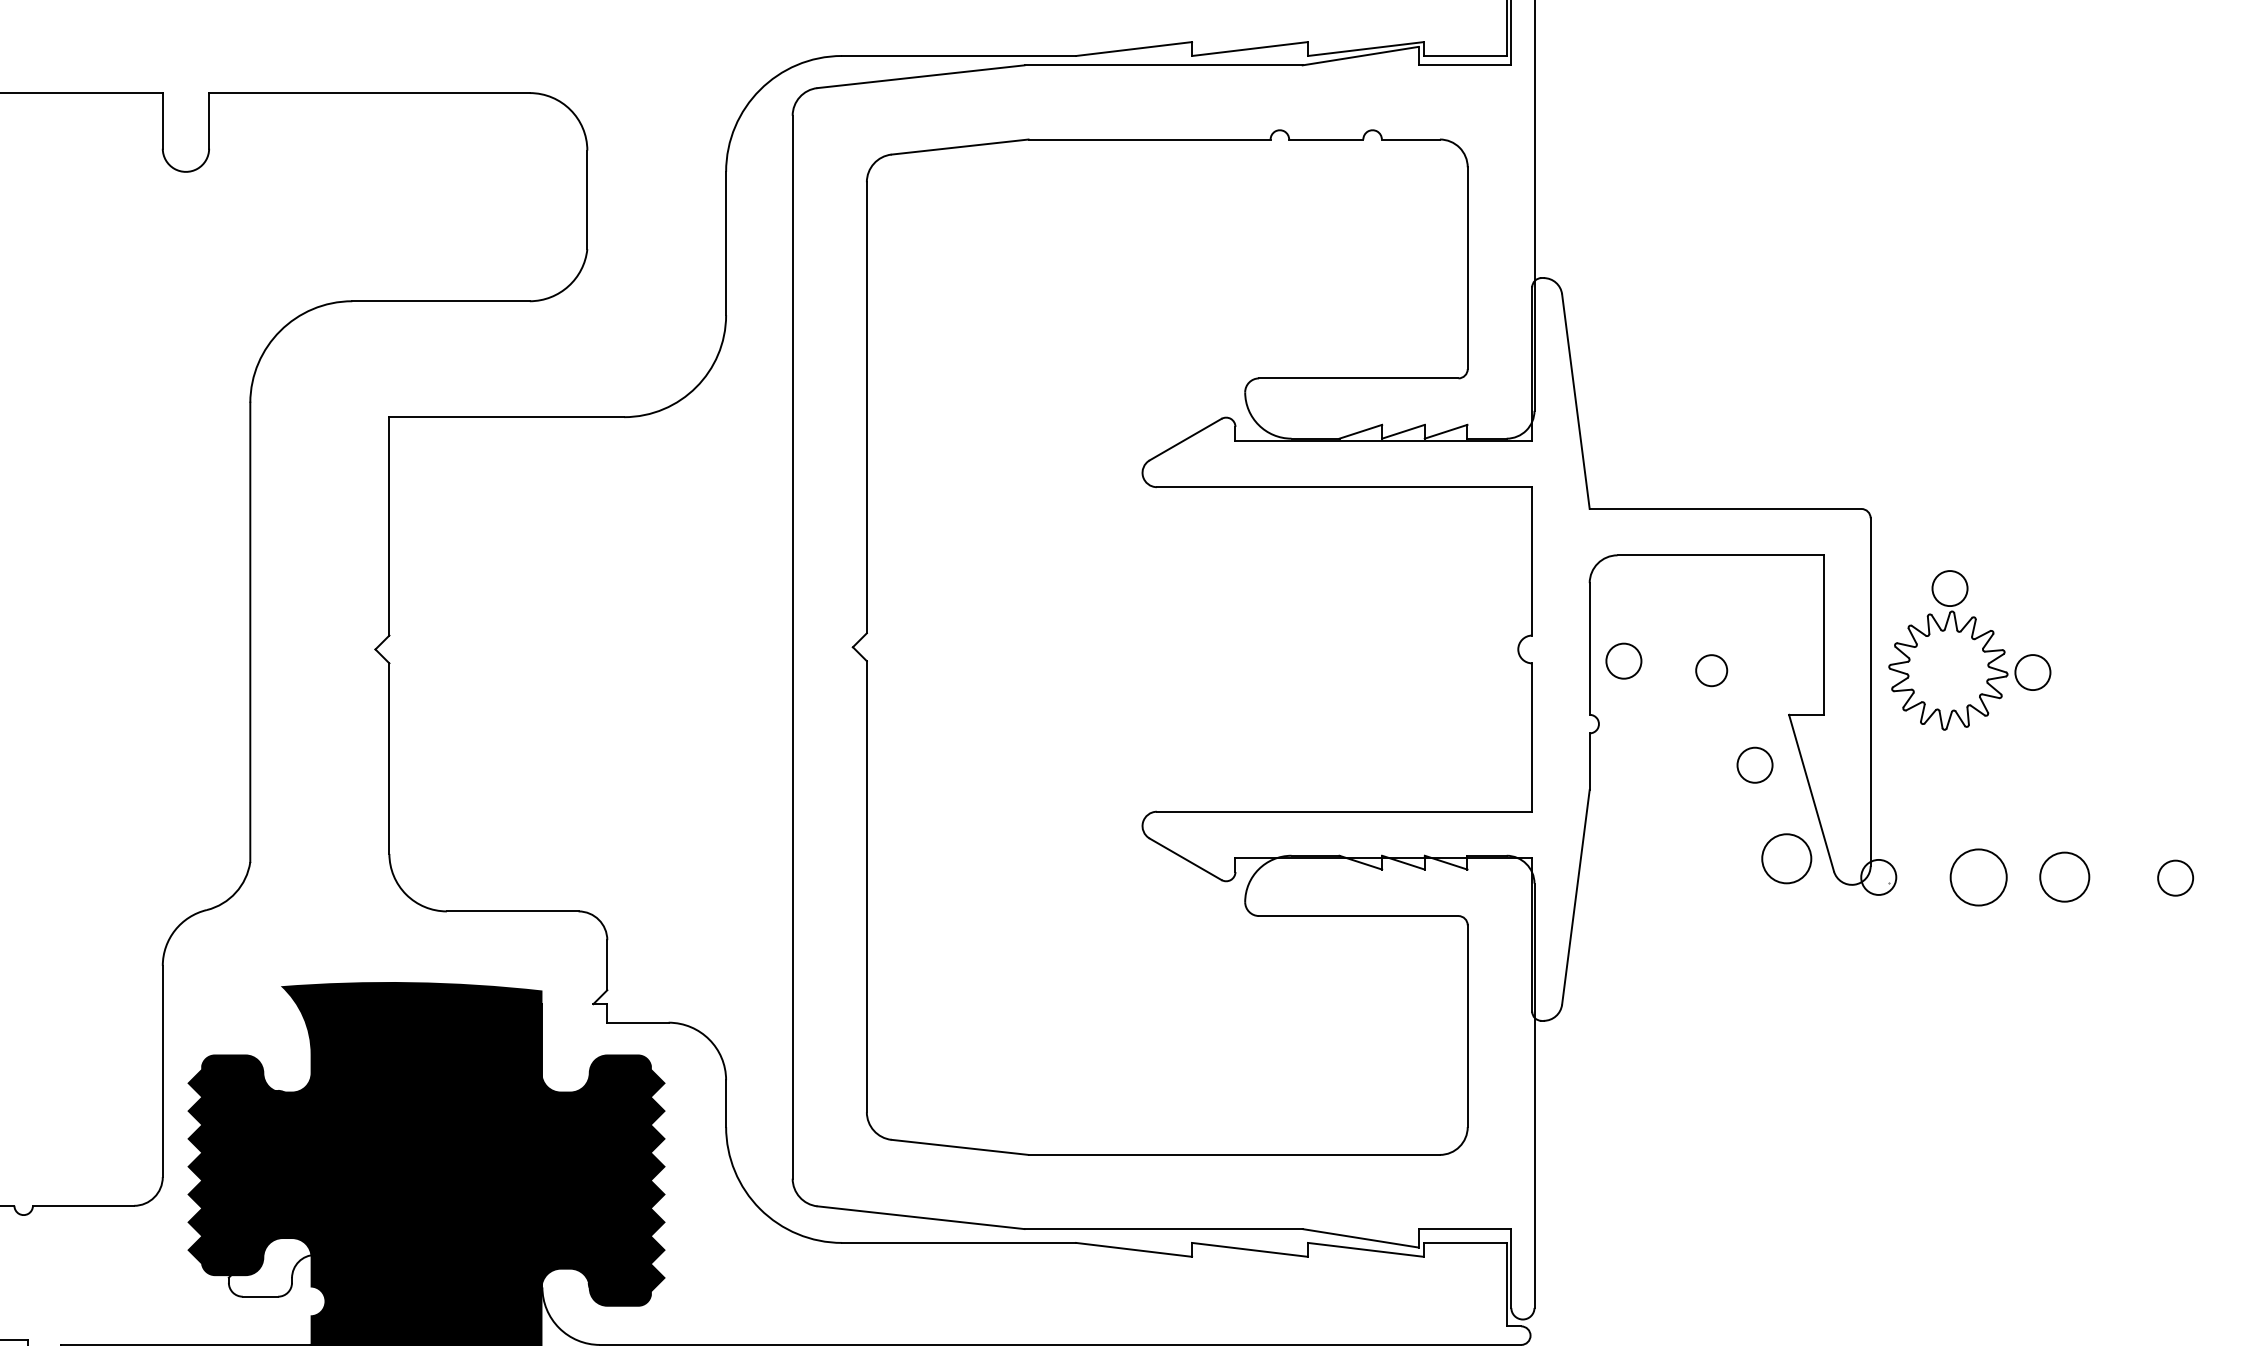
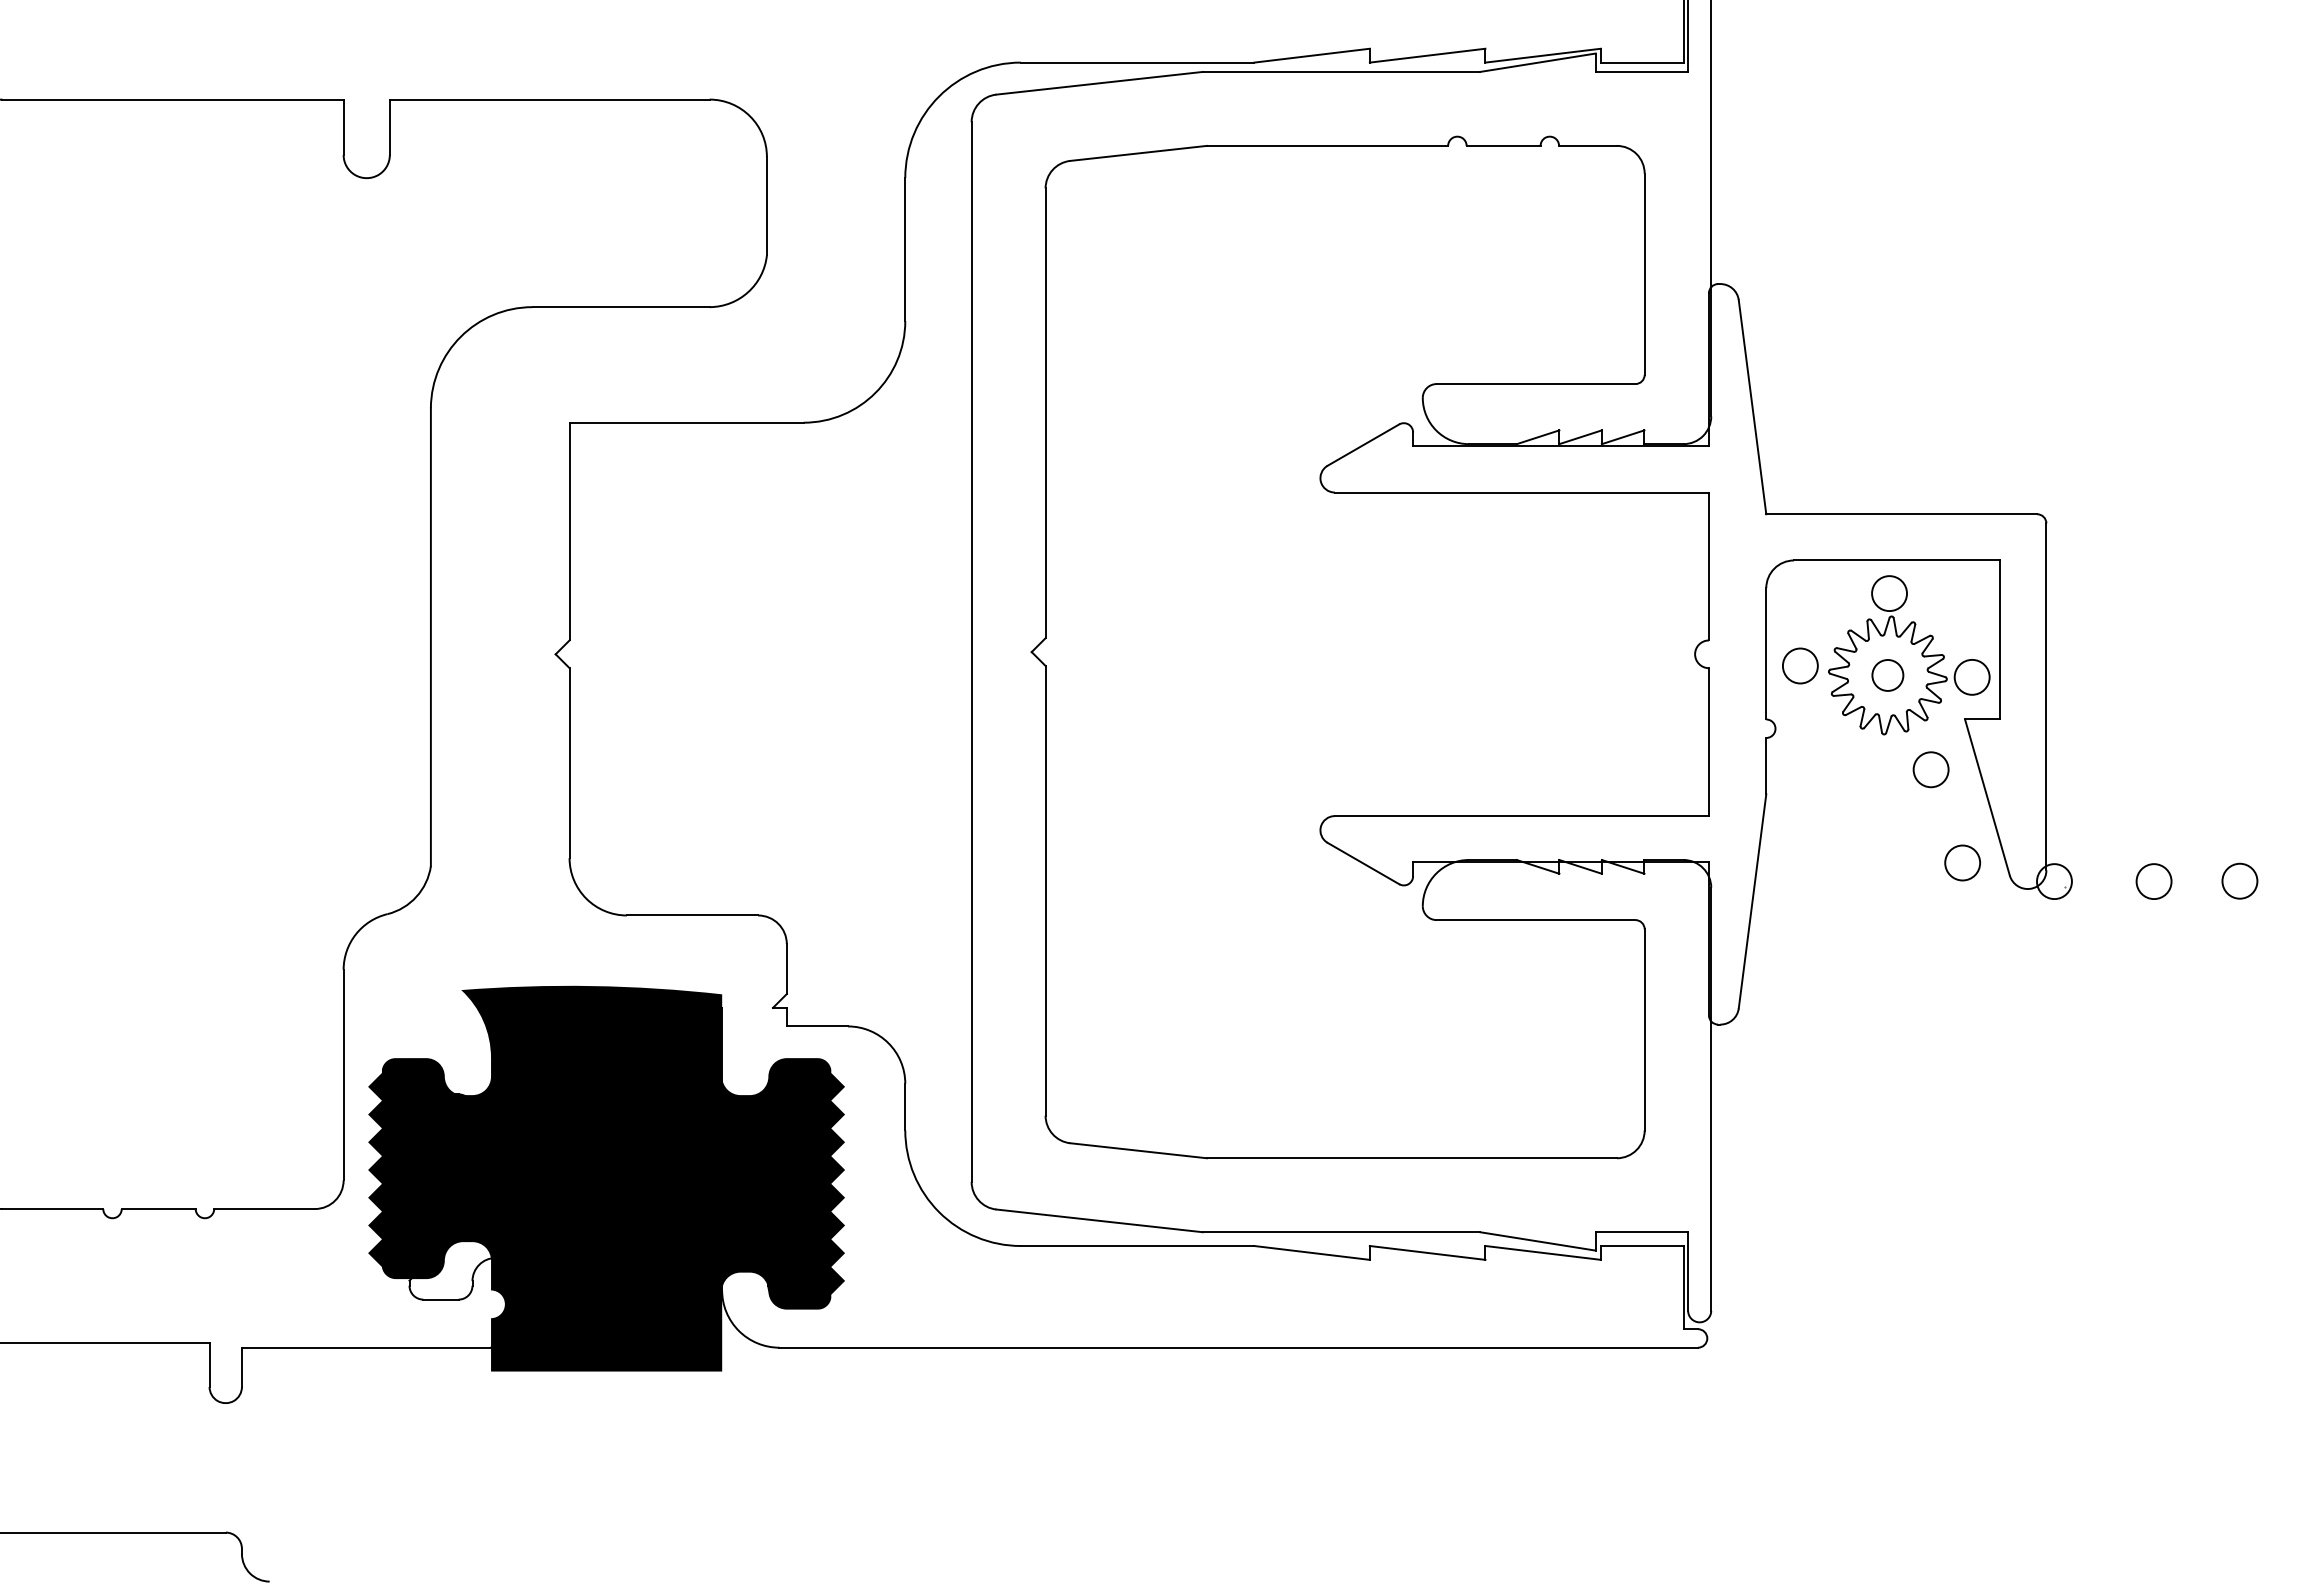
part: (1970, 650) -> (1909, 655), moved
circle: (1786, 858) -> (1962, 862), size x0.71
circle: (2064, 876) -> (2239, 880), size x0.71
circle: (1978, 877) -> (2153, 881), size x0.62

